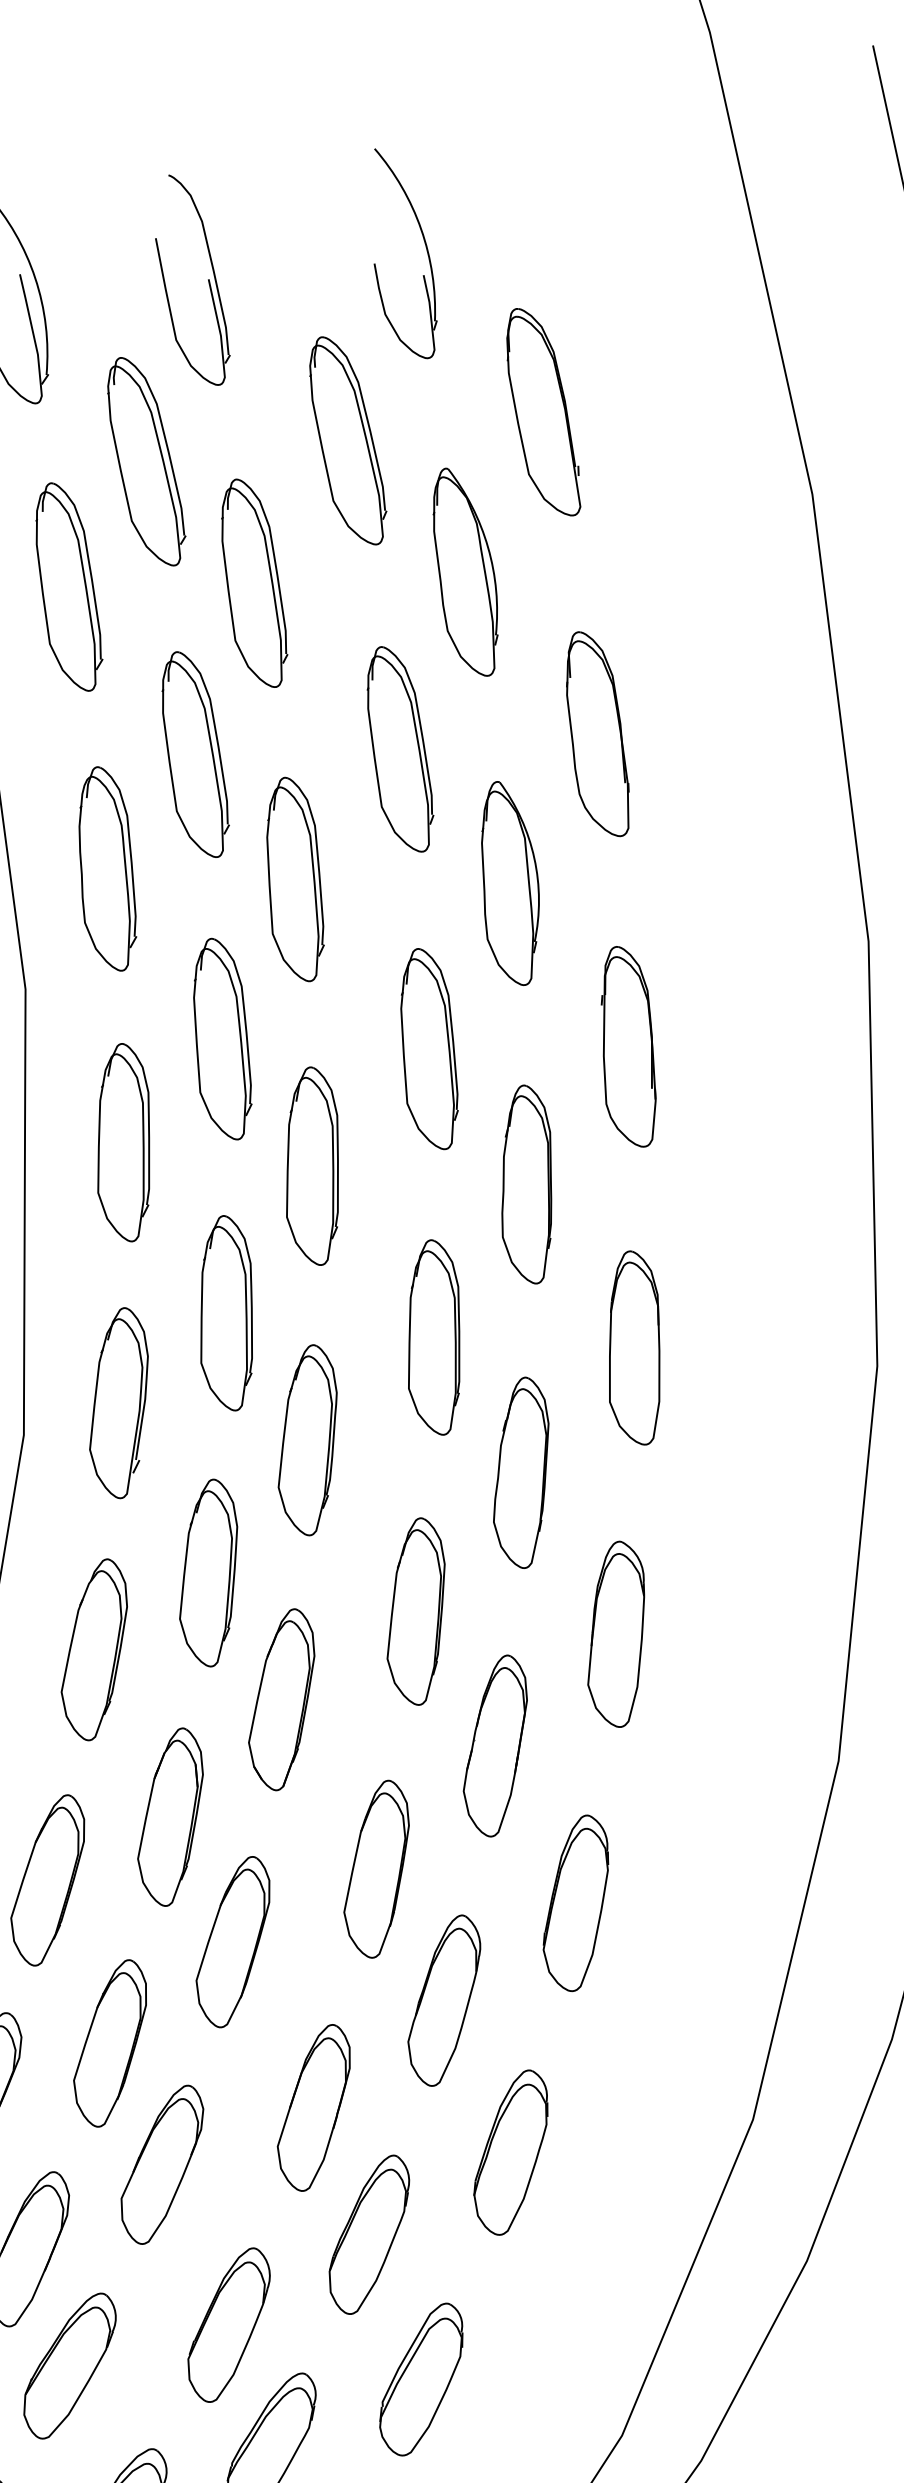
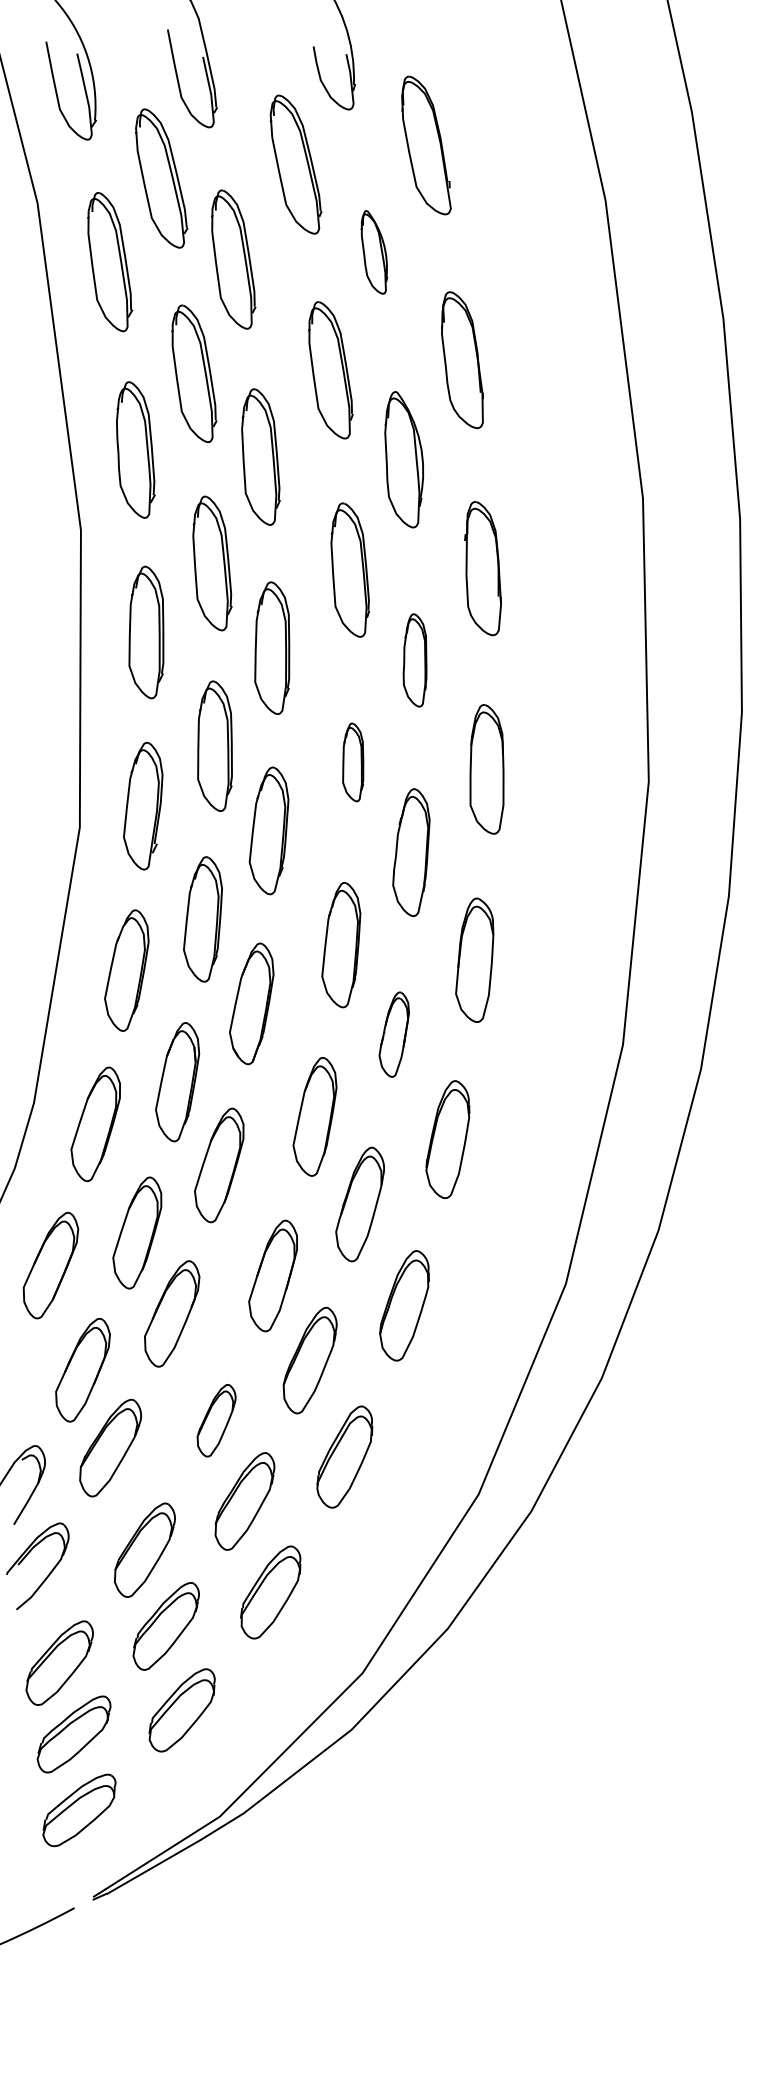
part: (465, 572) -> (374, 252), size x0.6
part: (525, 1184) -> (414, 660), size x0.7
part: (432, 1337) -> (352, 762), size x0.6
part: (495, 1745) -> (394, 1034), size x0.7
part: (228, 2324) -> (216, 1420), size x0.7

